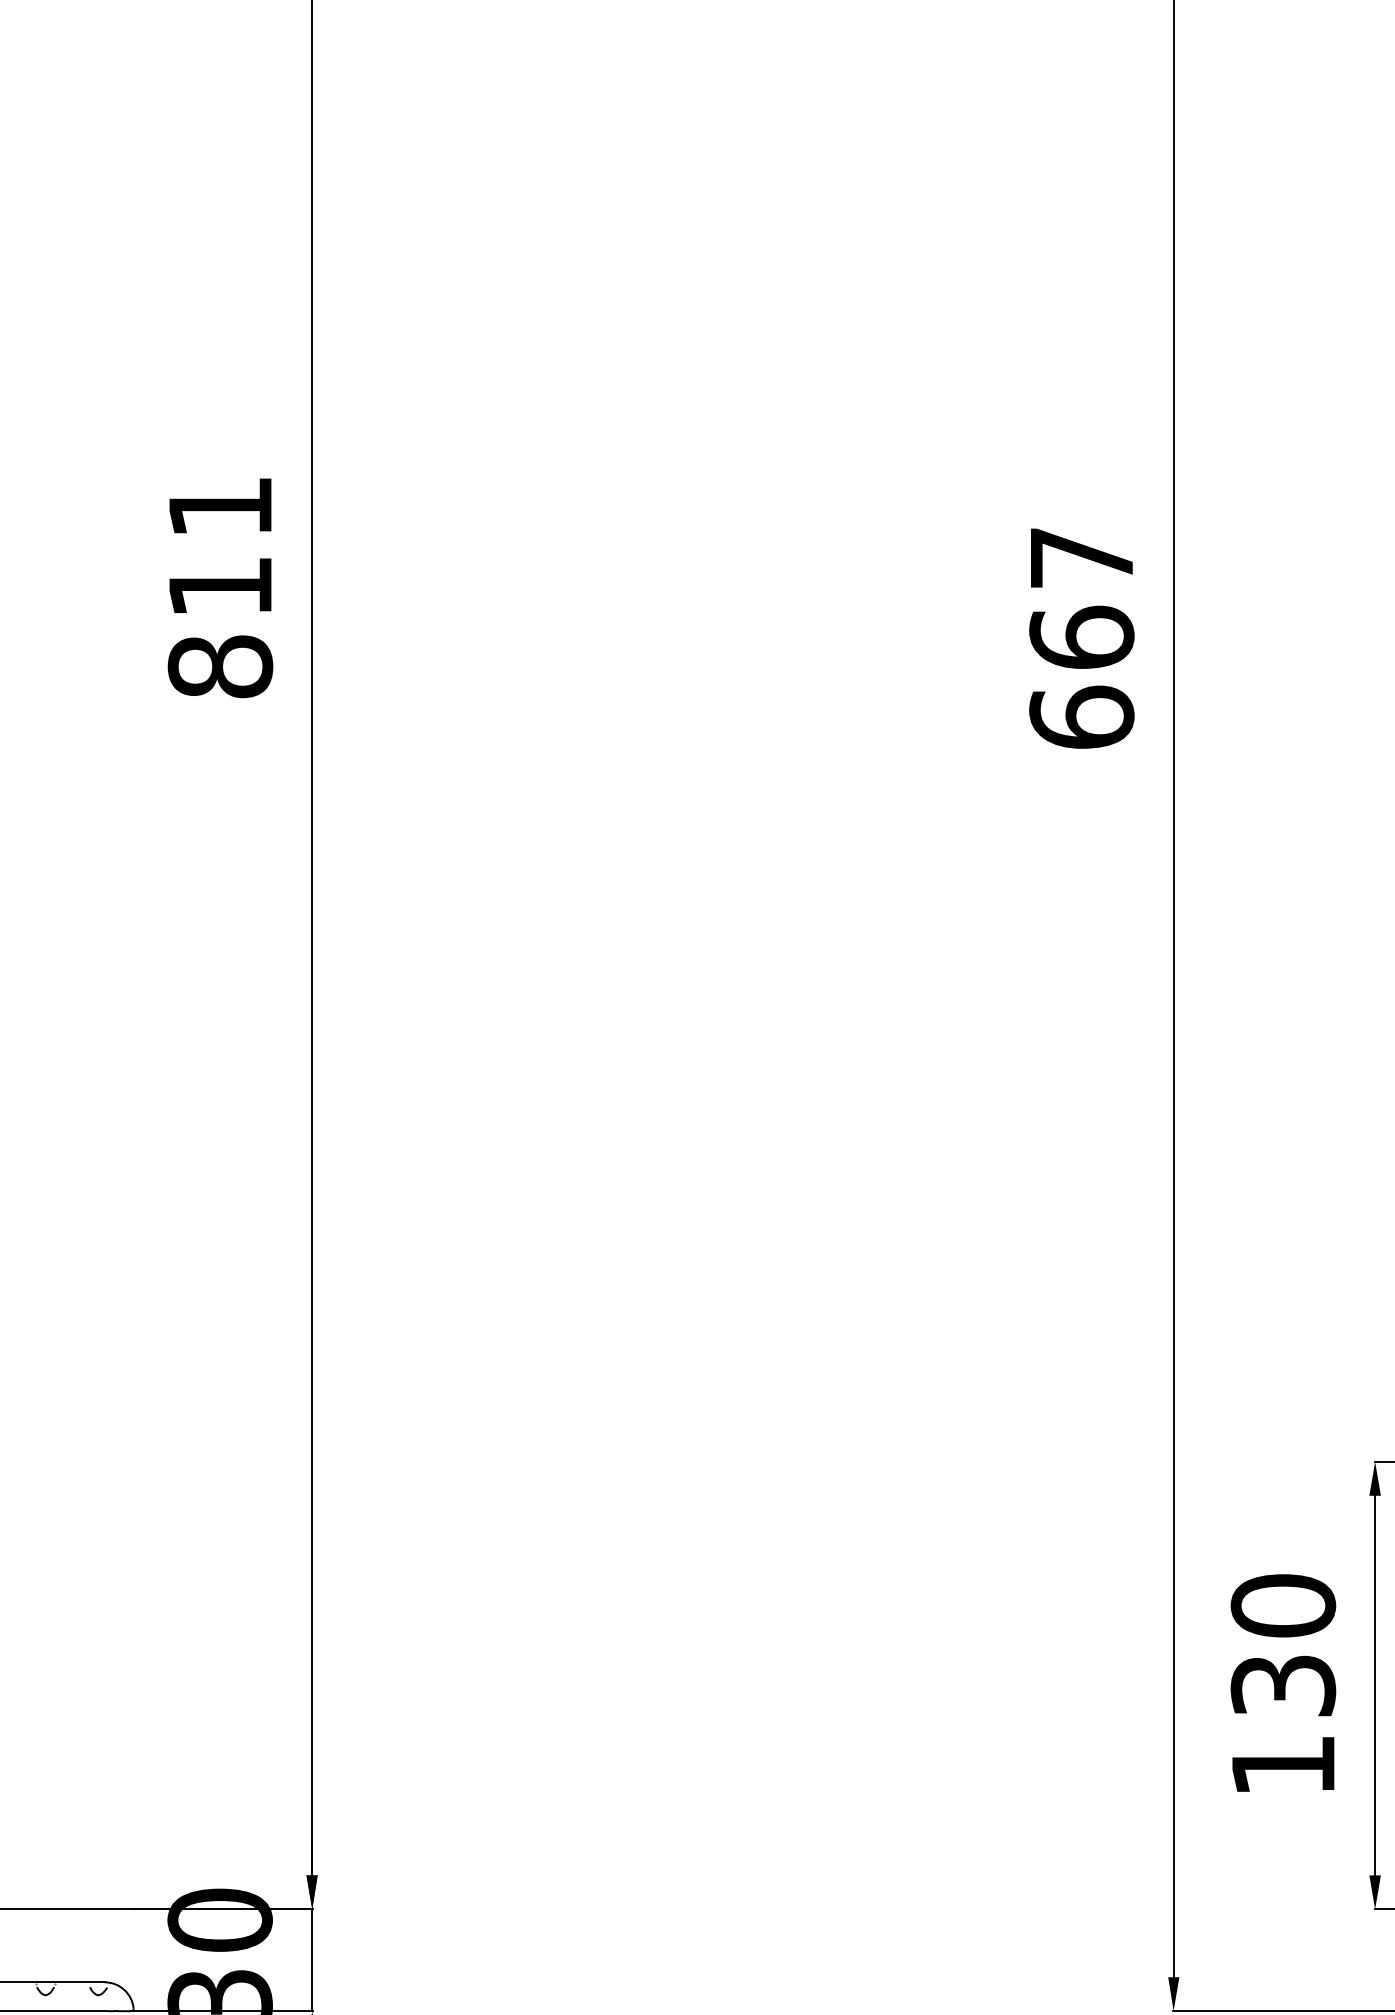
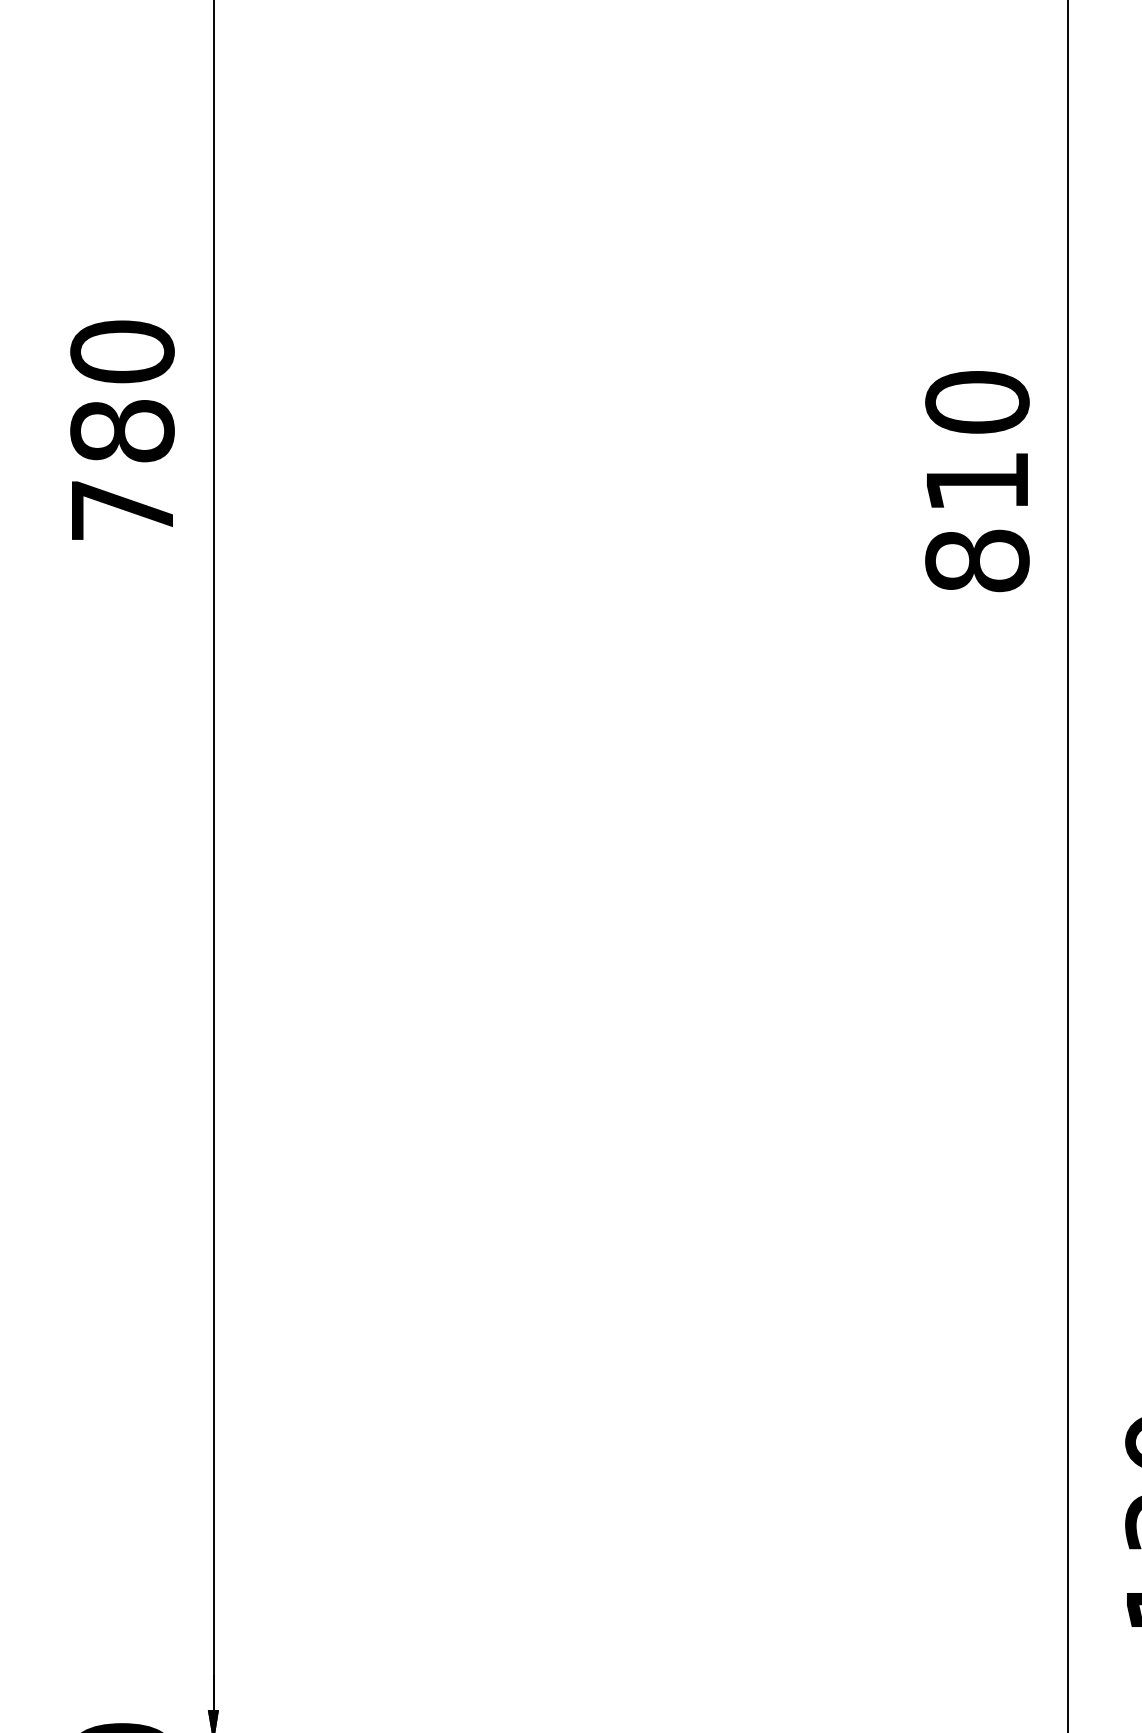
text: (220, 586) -> (122, 430), 811 -> 780
text: (1081, 637) -> (977, 481), 667 -> 810

